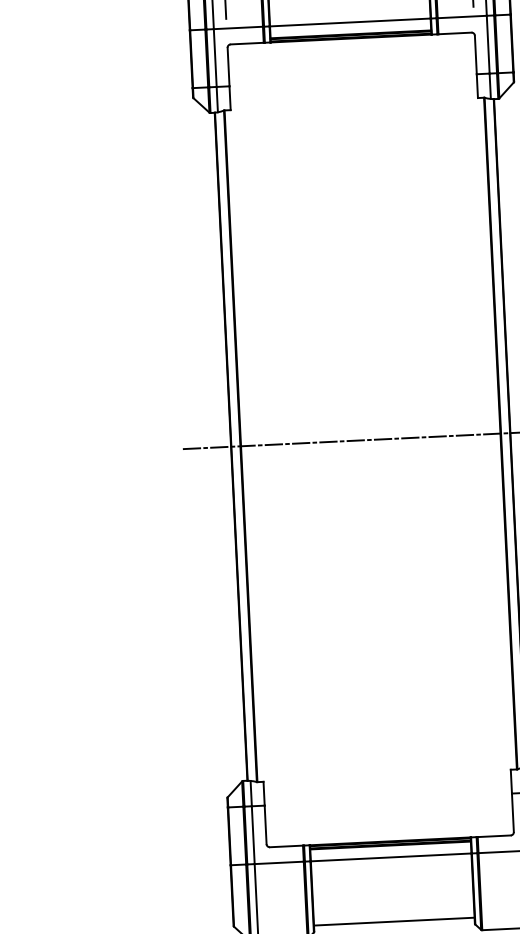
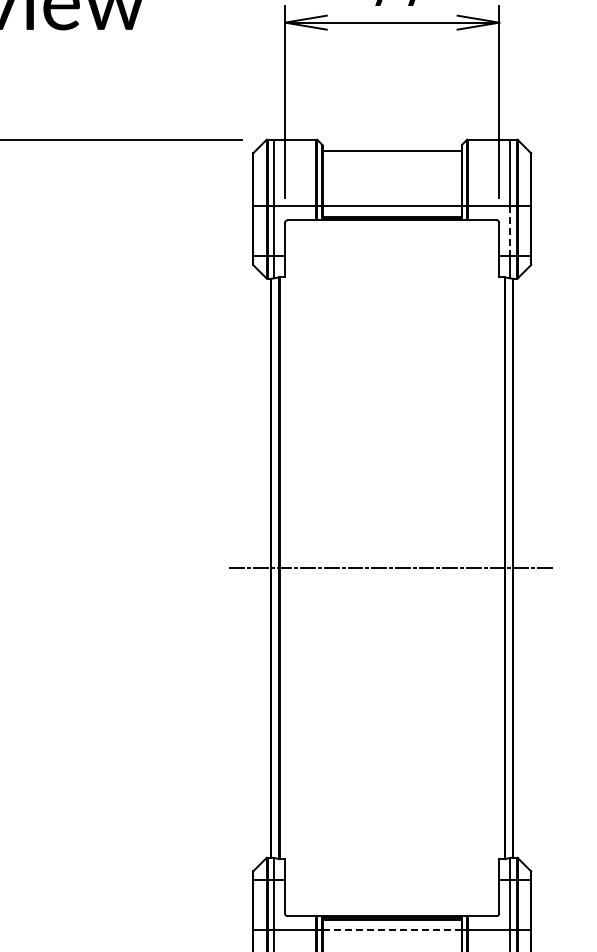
line: (488, 44) -> (510, 231), solid -> dashed
line: (391, 857) -> (392, 930), solid -> dashed

